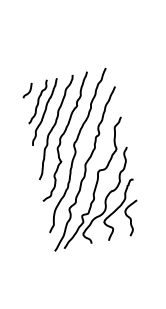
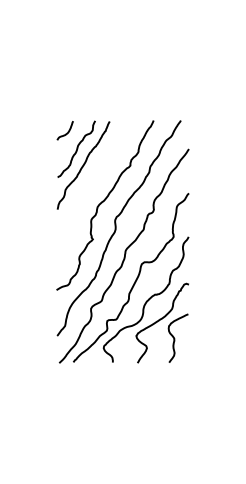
curve: (54, 125) -> (93, 187), removed

